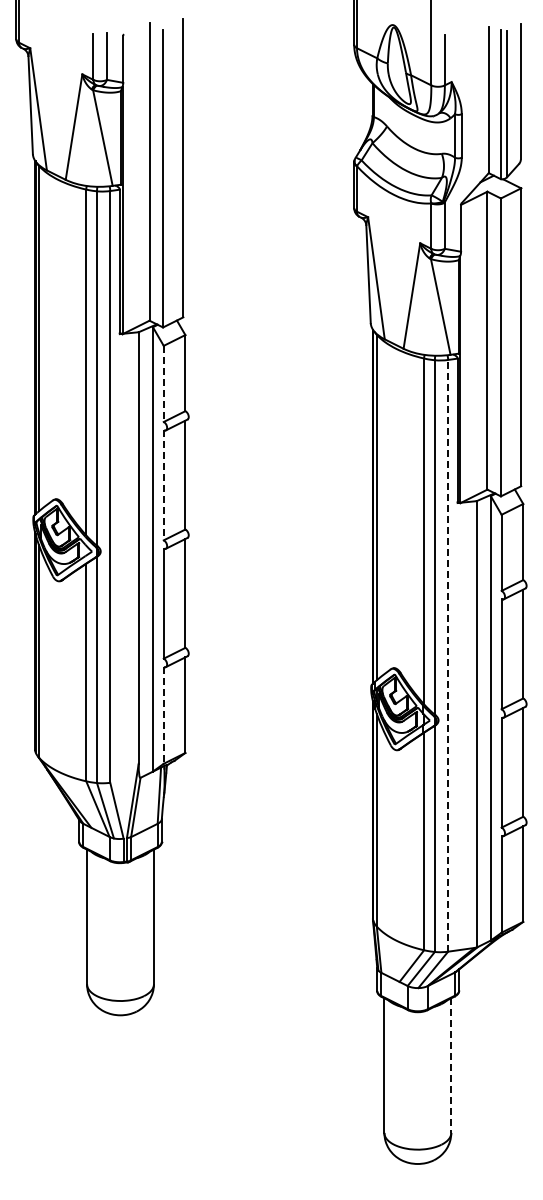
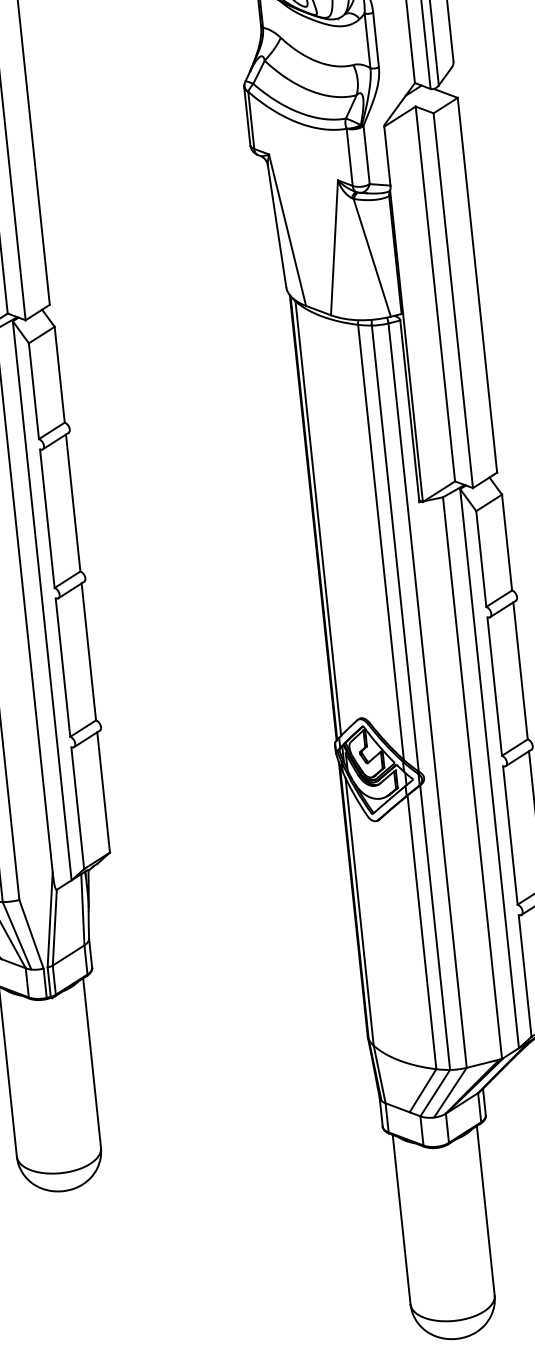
line: (163, 384) -> (33, 391), dashed -> solid
line: (163, 485) -> (47, 519), dashed -> solid
line: (448, 655) -> (428, 695), dashed -> solid
line: (163, 715) -> (77, 808), dashed -> solid
line: (451, 1066) -> (486, 1211), dashed -> solid

